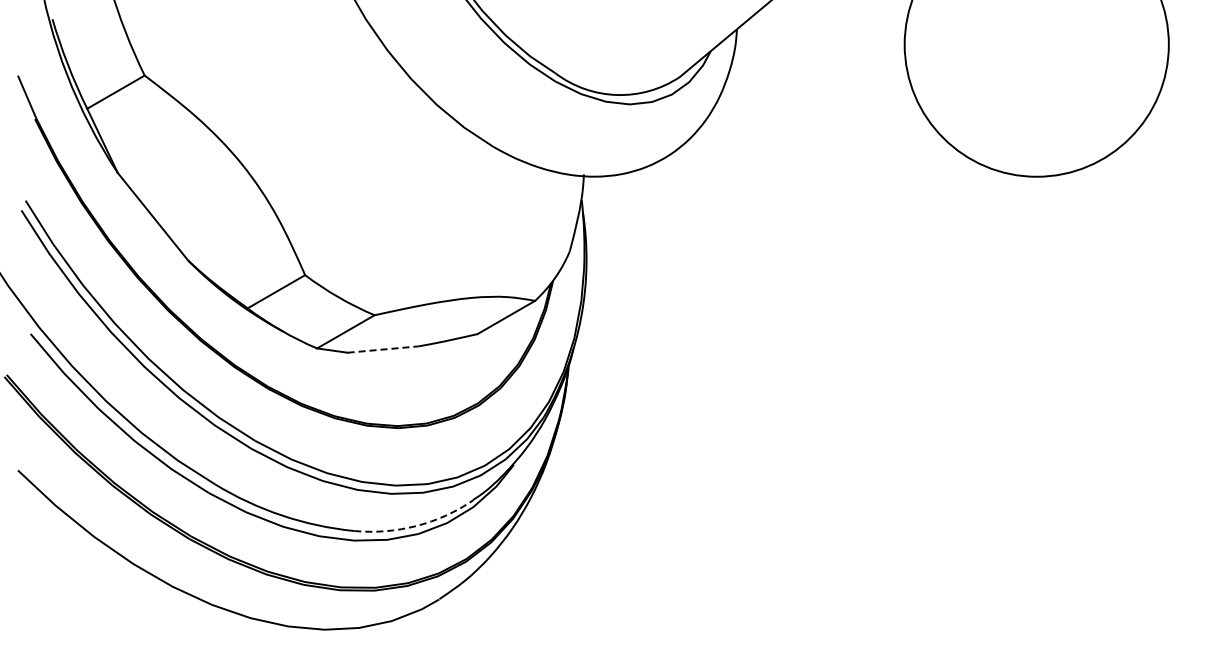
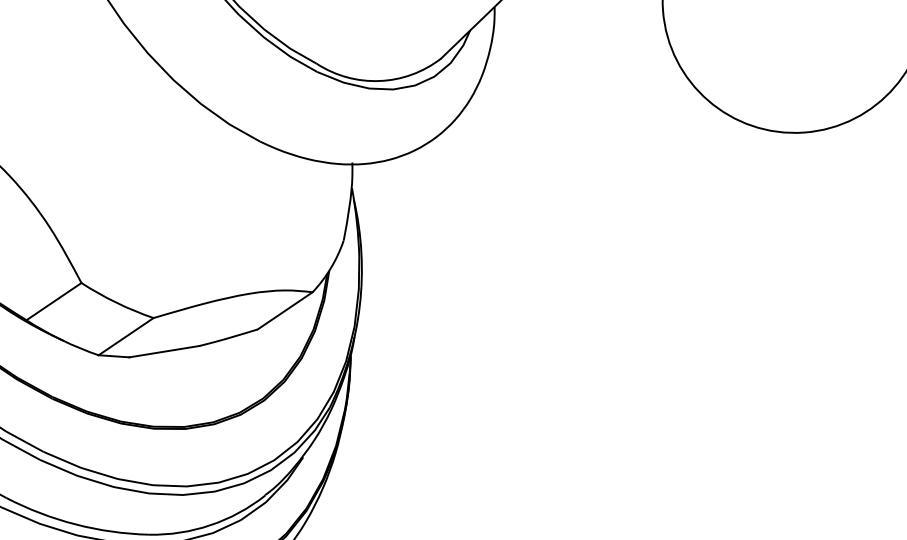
line: (383, 349) -> (164, 351), dashed -> solid
arc: (416, 526) -> (210, 525), dashed -> solid

